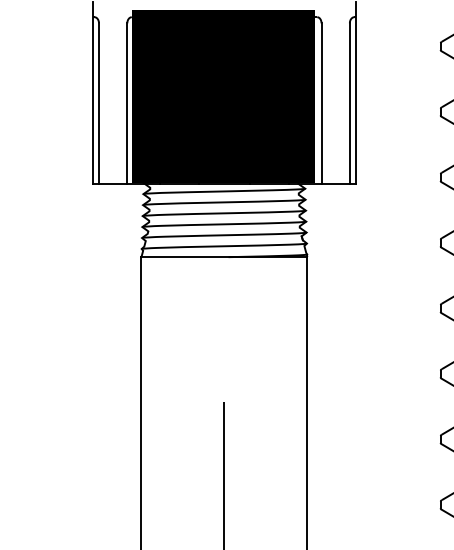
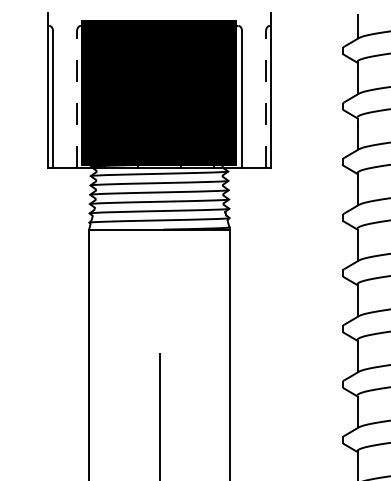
line: (127, 102) -> (77, 98), solid -> dashed
line: (350, 102) -> (266, 98), solid -> dashed

